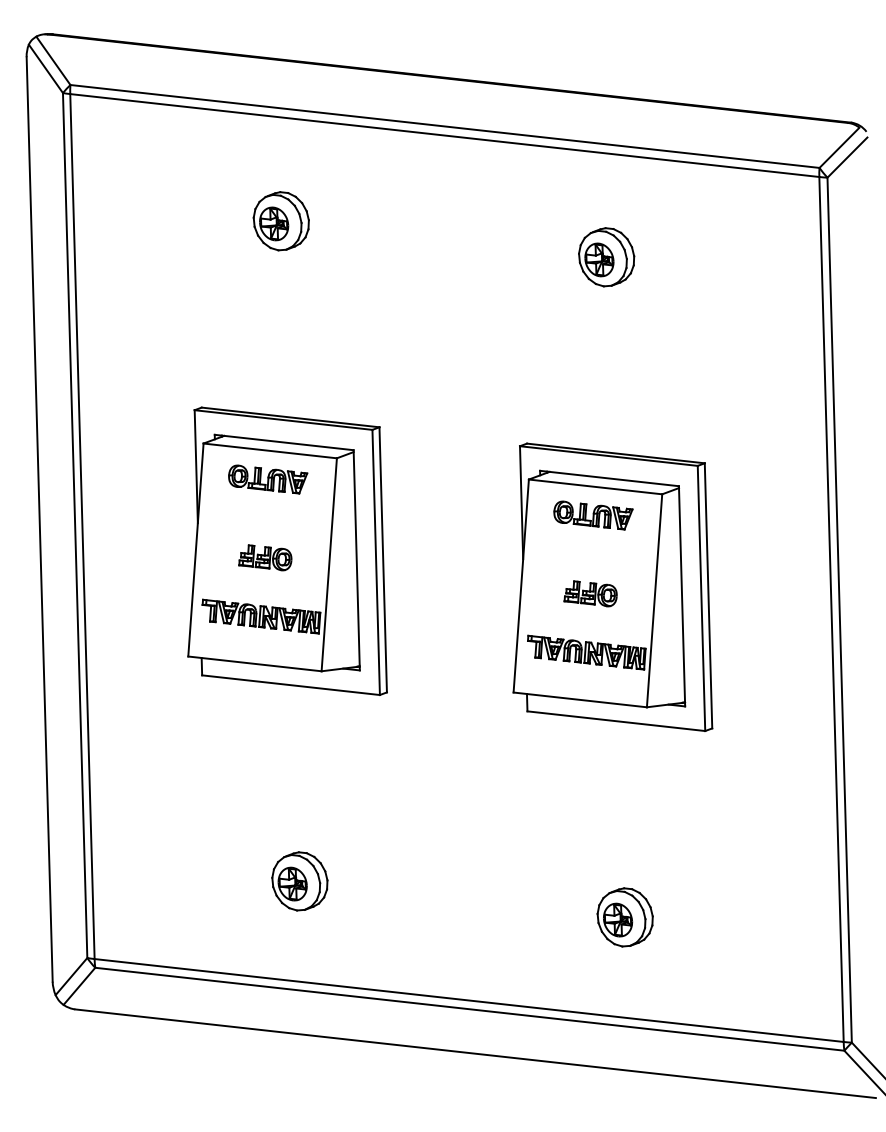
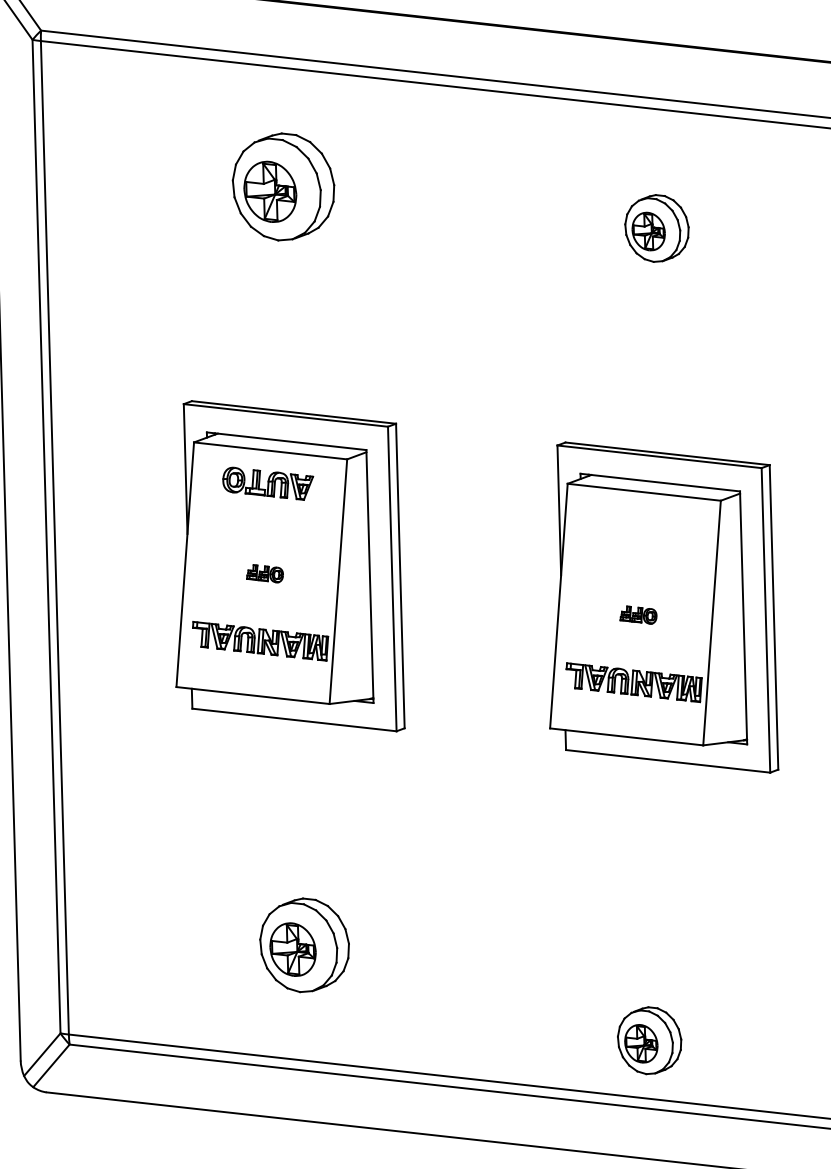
part: (280, 221) -> (282, 187), size x1.6
part: (593, 515) -> (641, 525), removed
part: (265, 557) -> (265, 573), size x0.6
part: (590, 593) -> (638, 614), size x0.6
part: (299, 881) -> (304, 945), size x1.4
part: (624, 917) -> (648, 1040), moved

